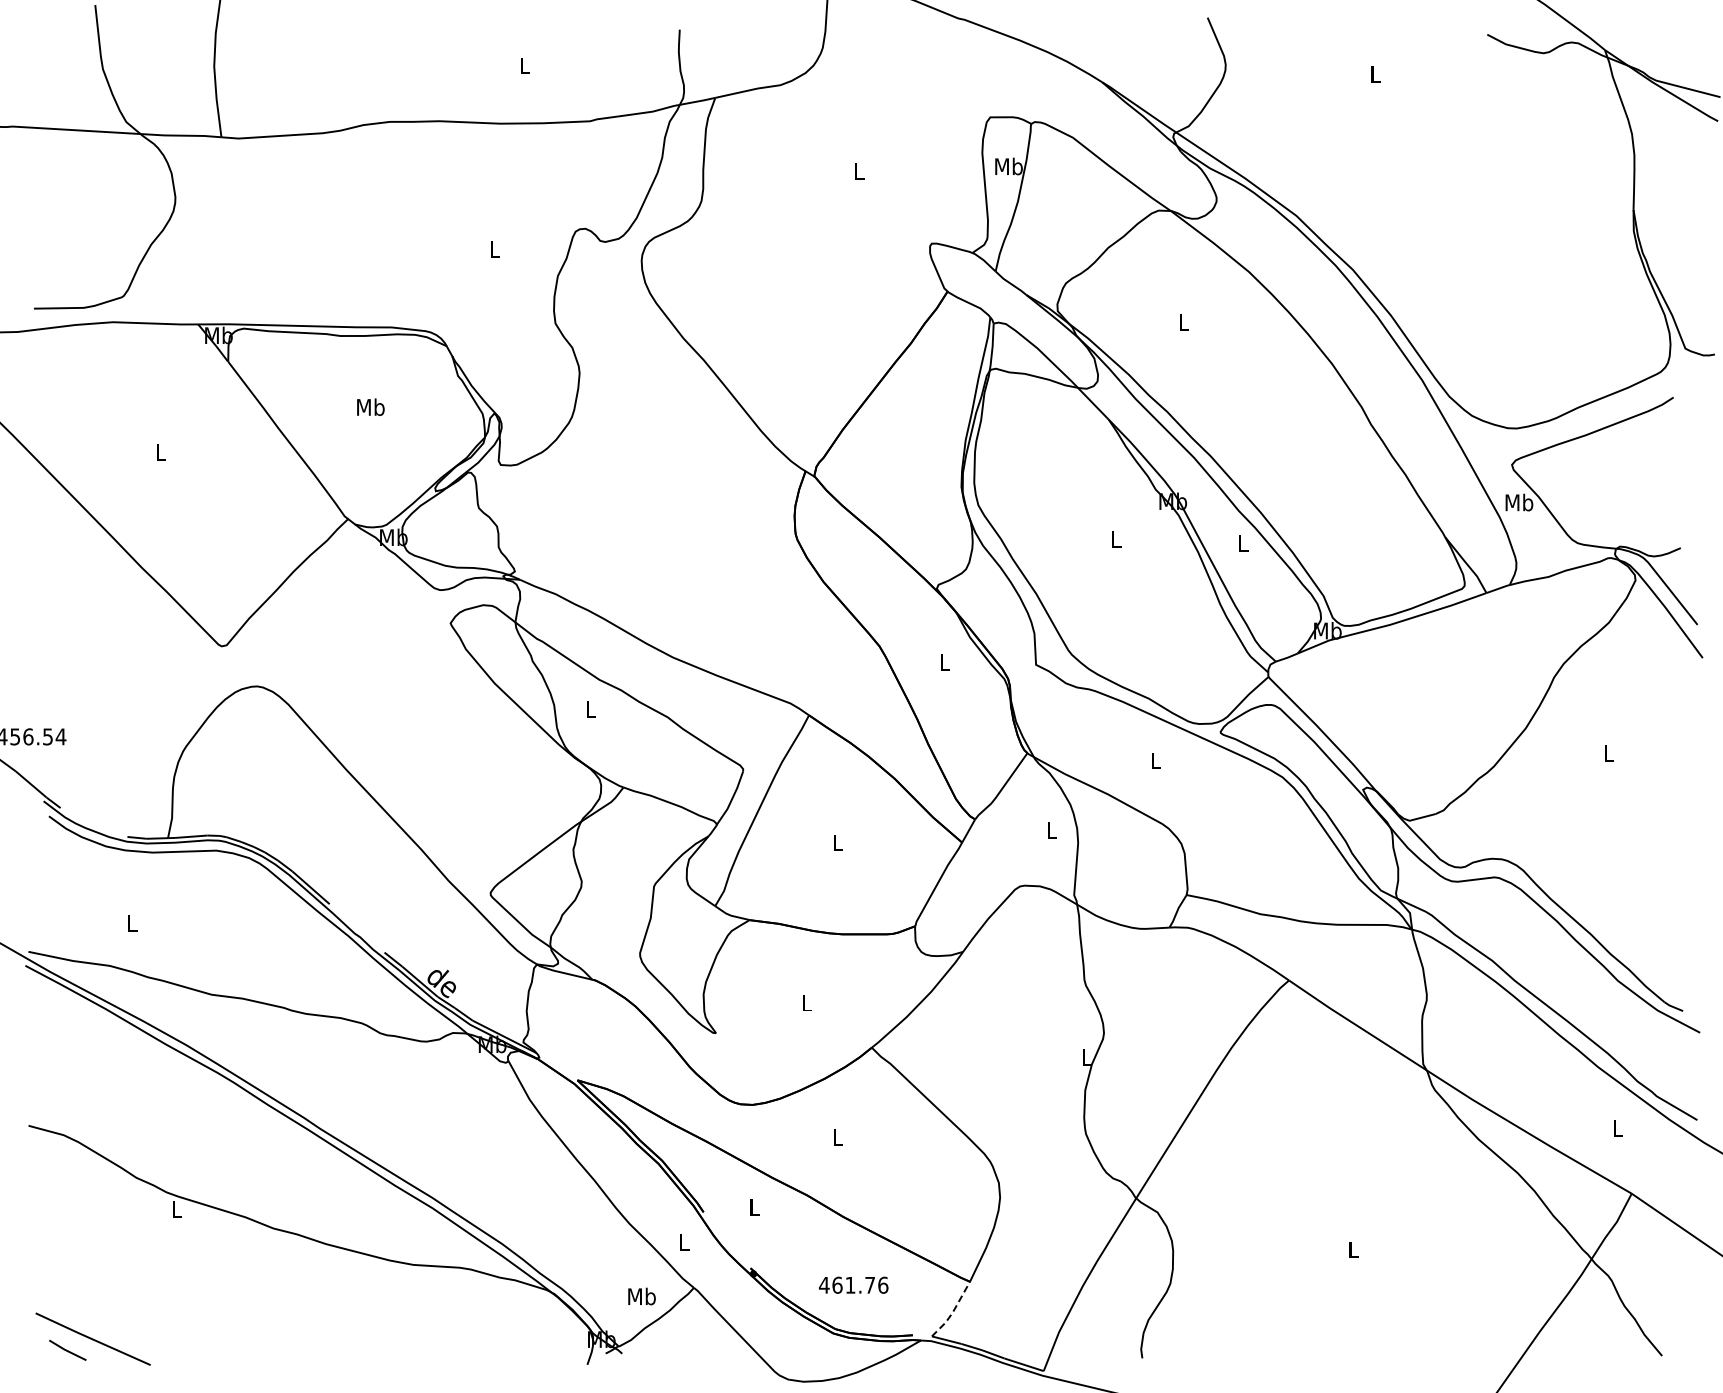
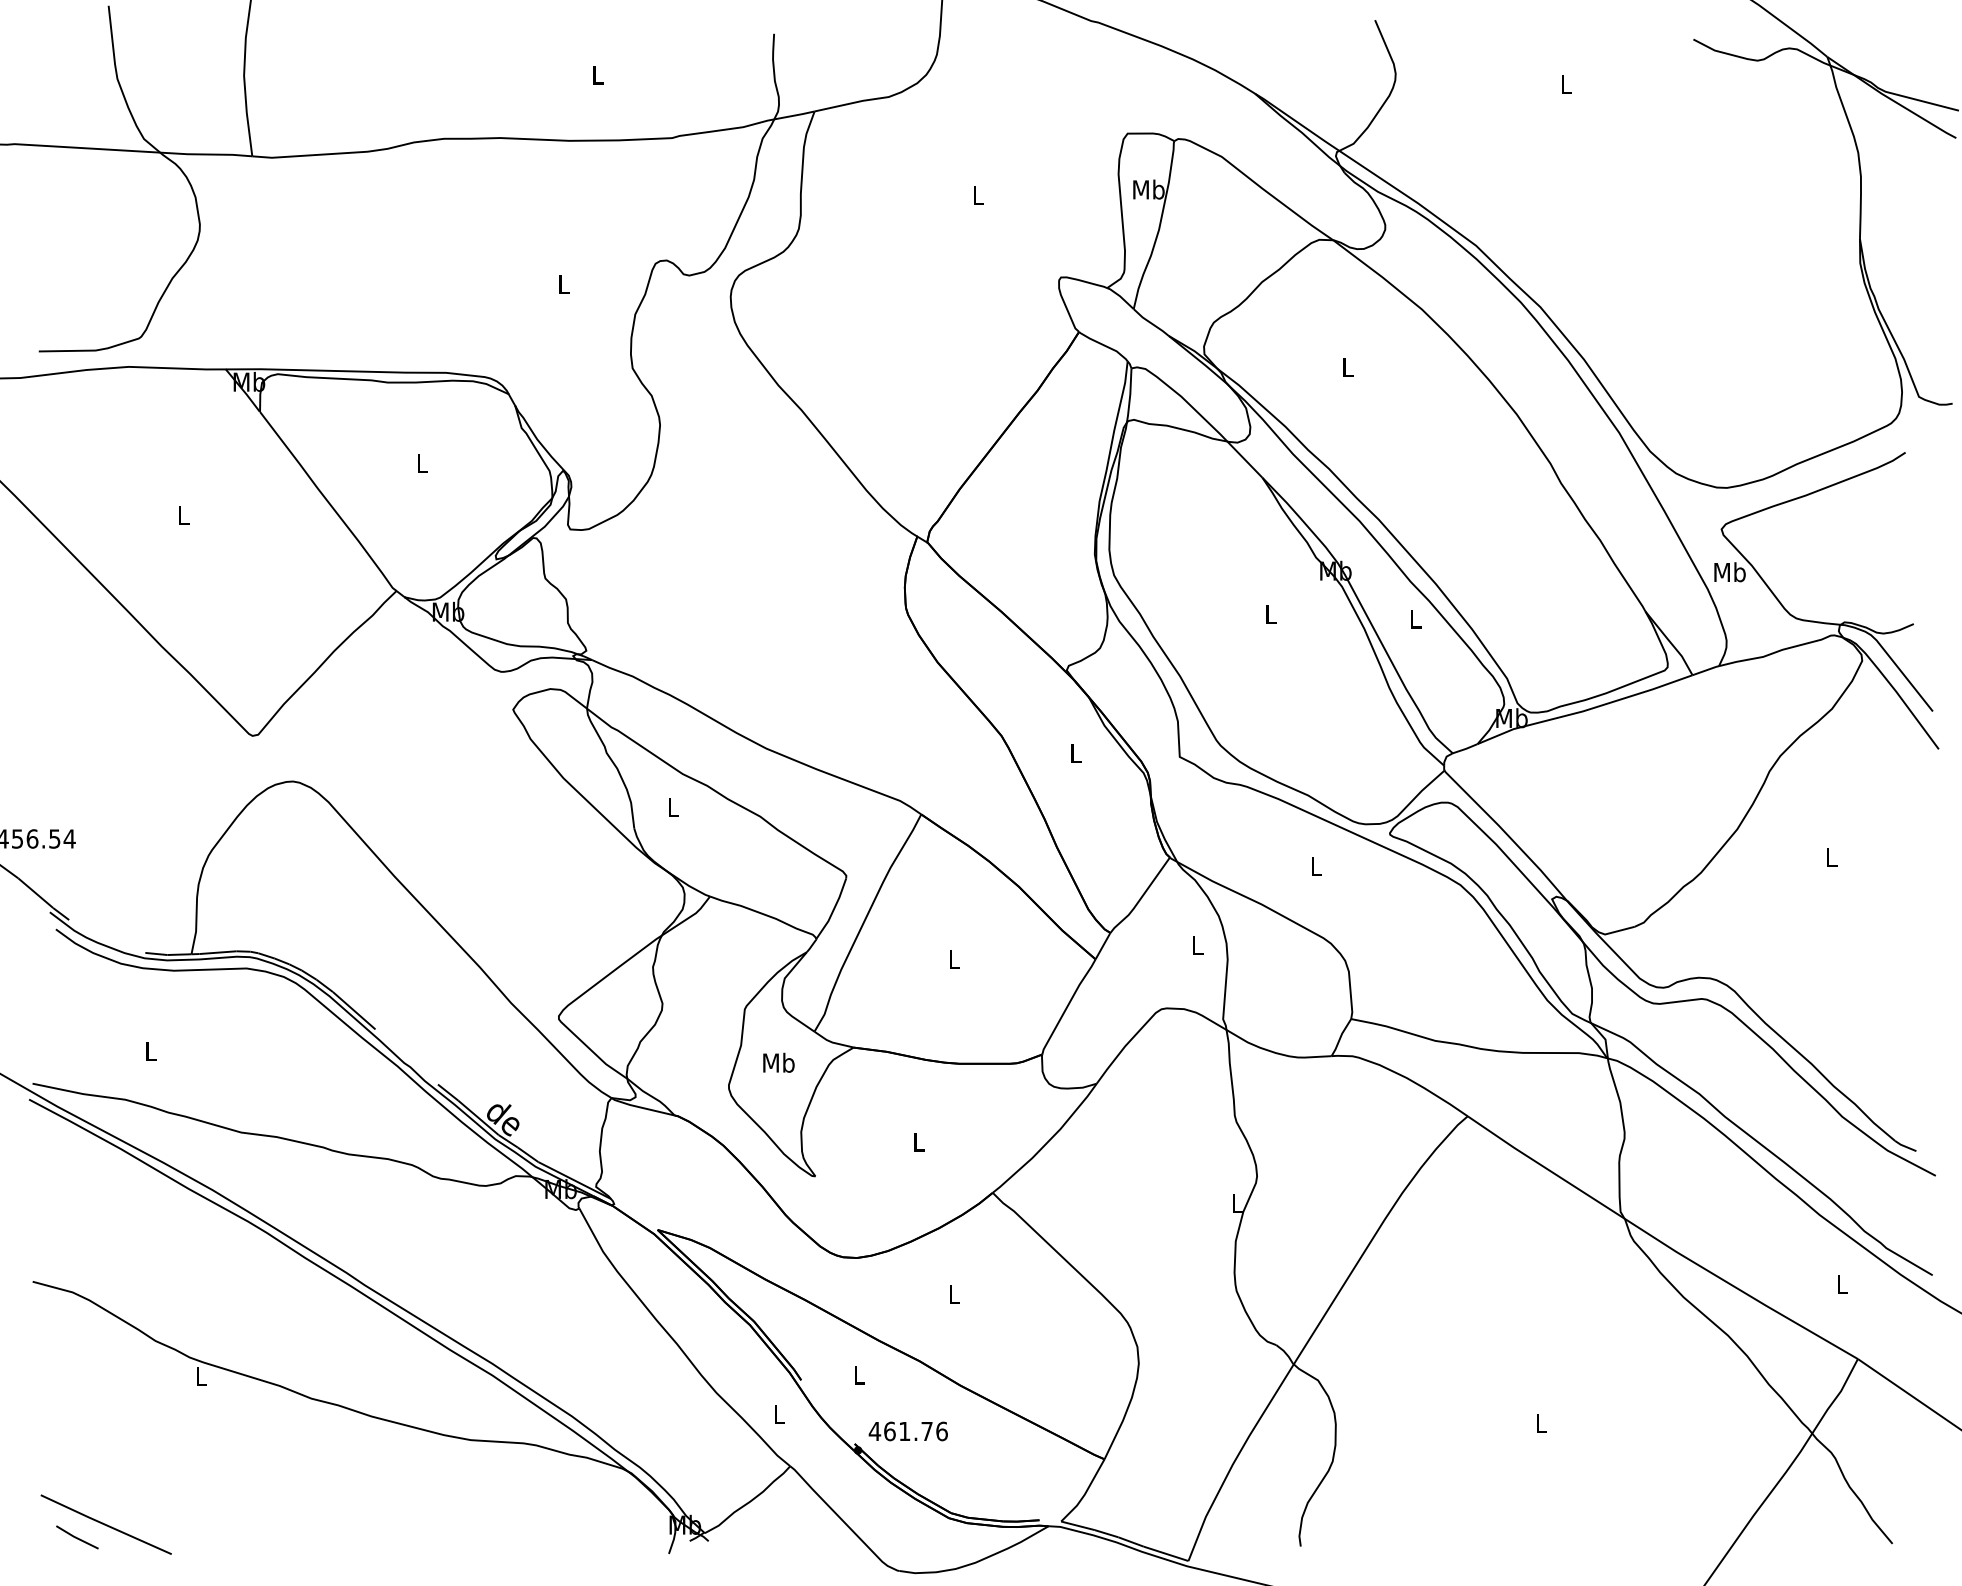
text: (370, 406) -> (421, 462), Mb -> L
text: (853, 1284) -> (908, 1430), moved
text: (641, 1296) -> (778, 1062), moved
line: (953, 1311) -> (1085, 1493), dashed -> solid

